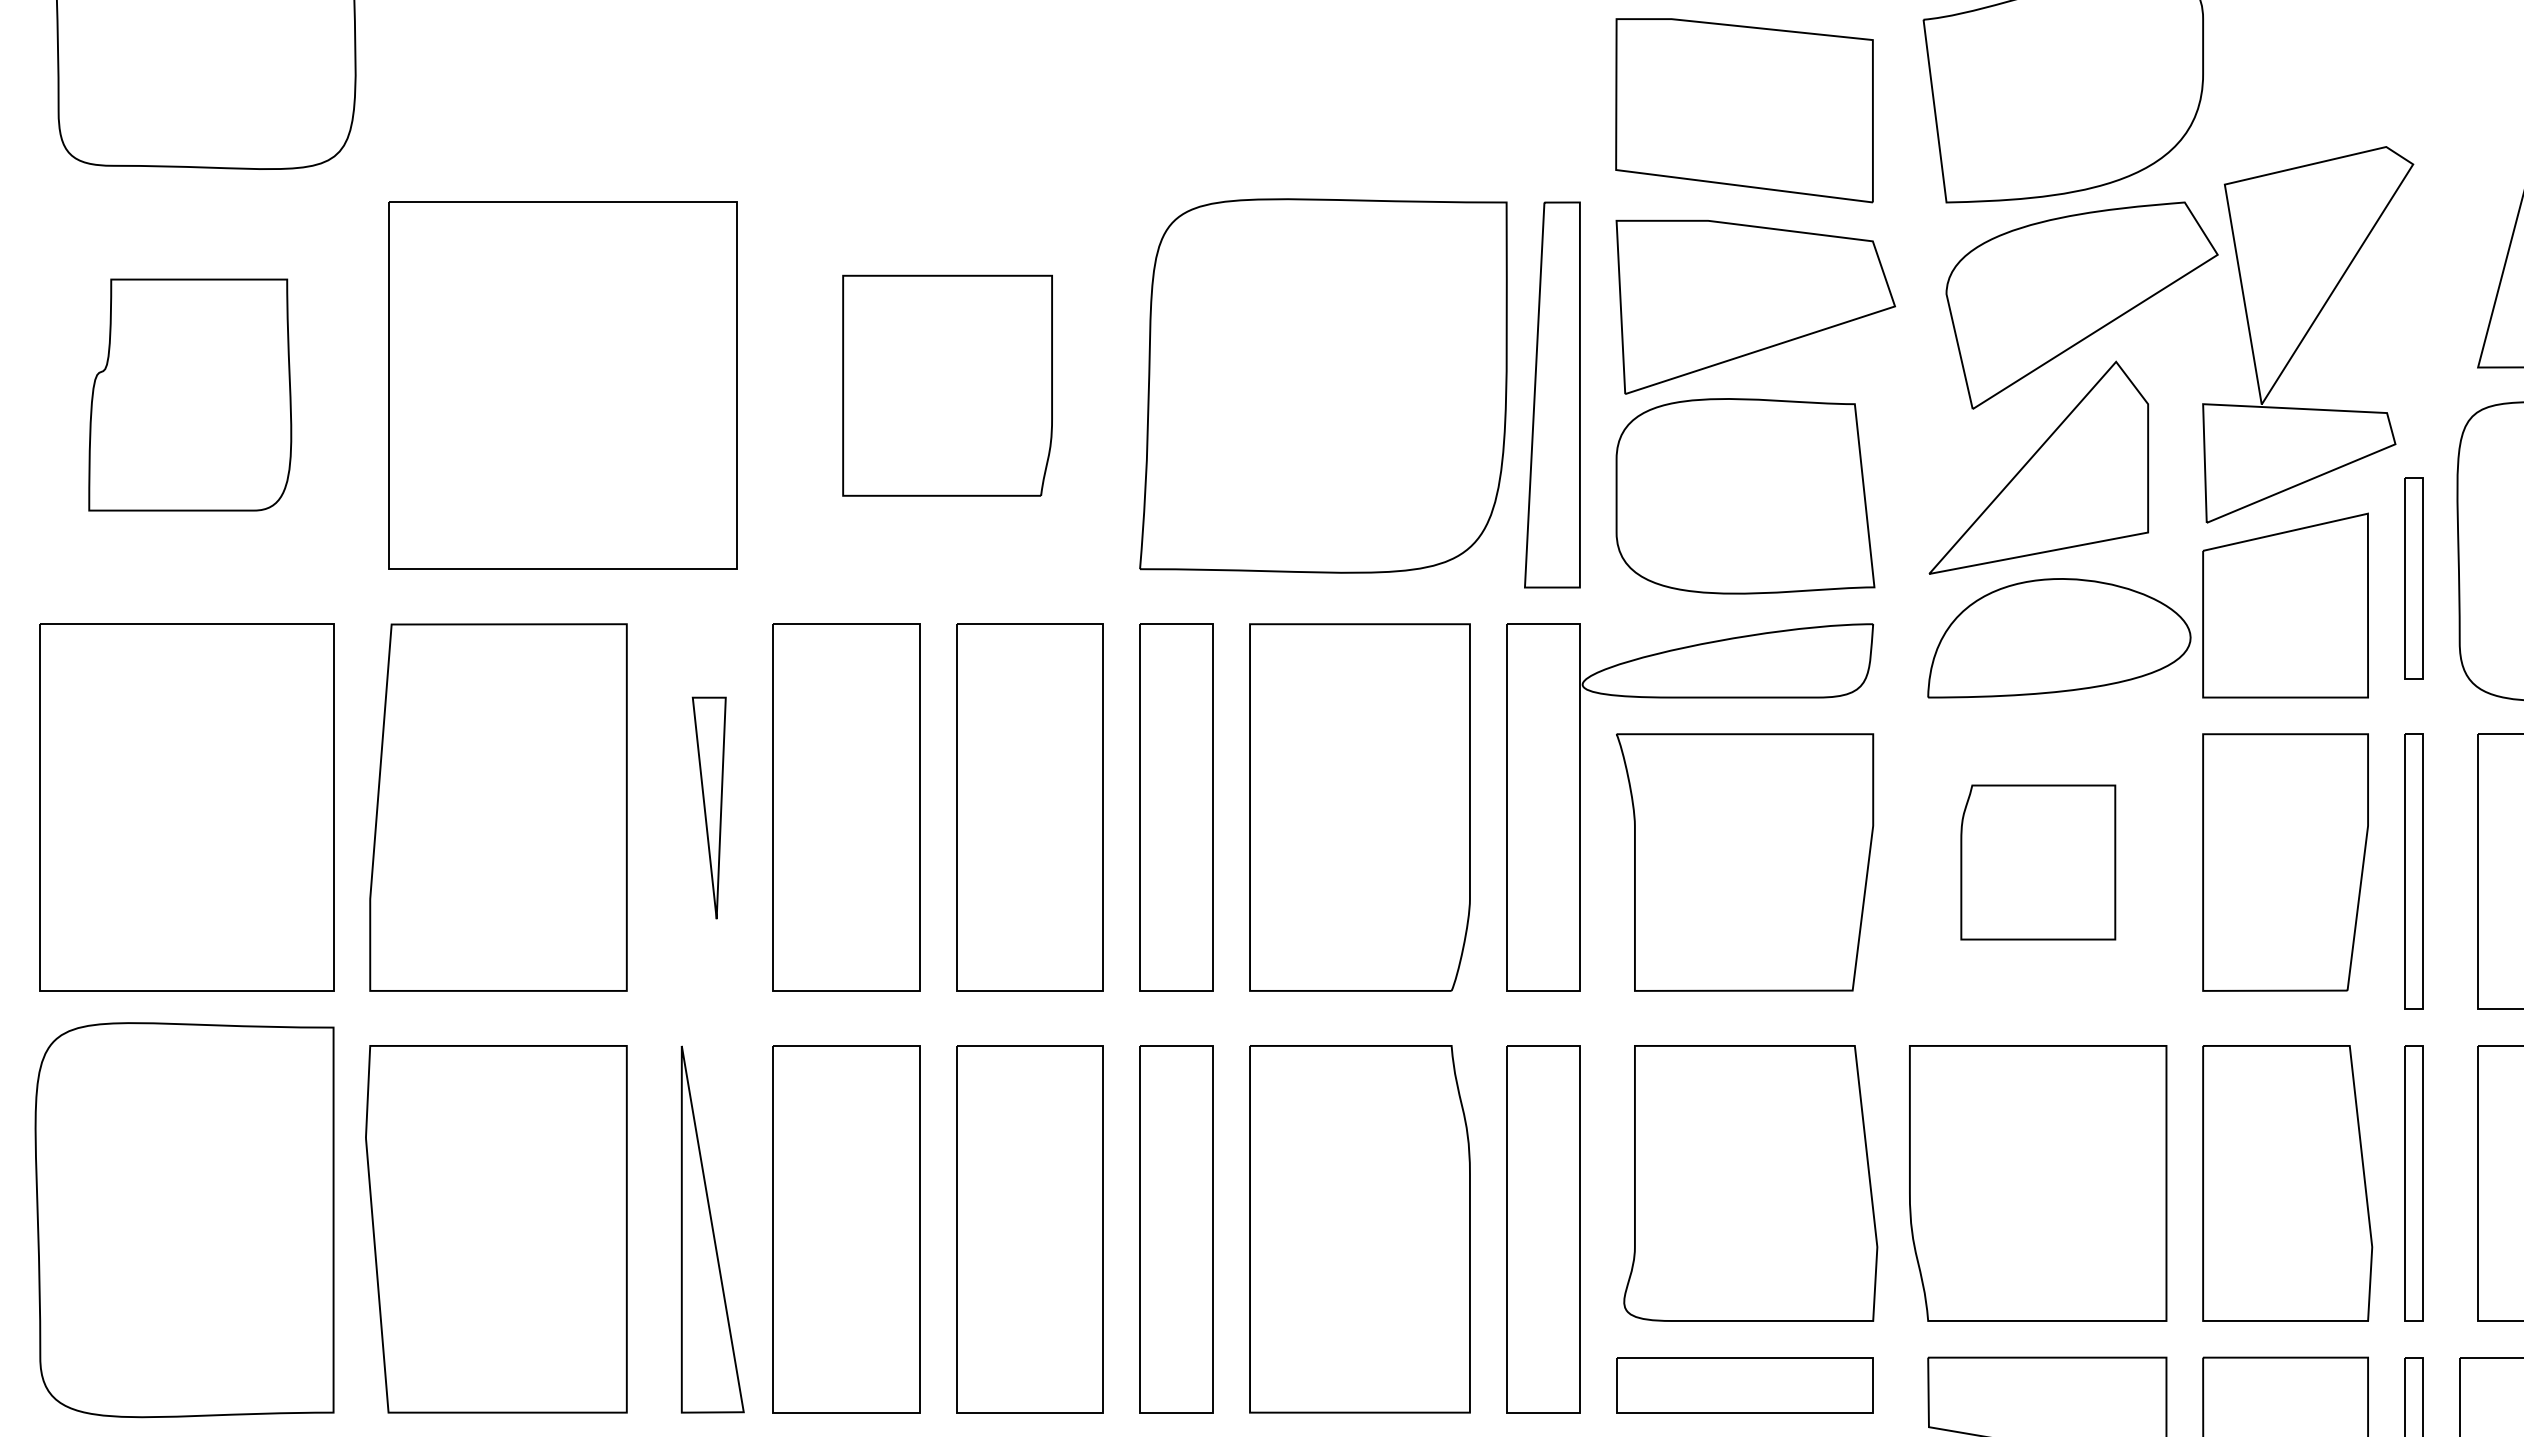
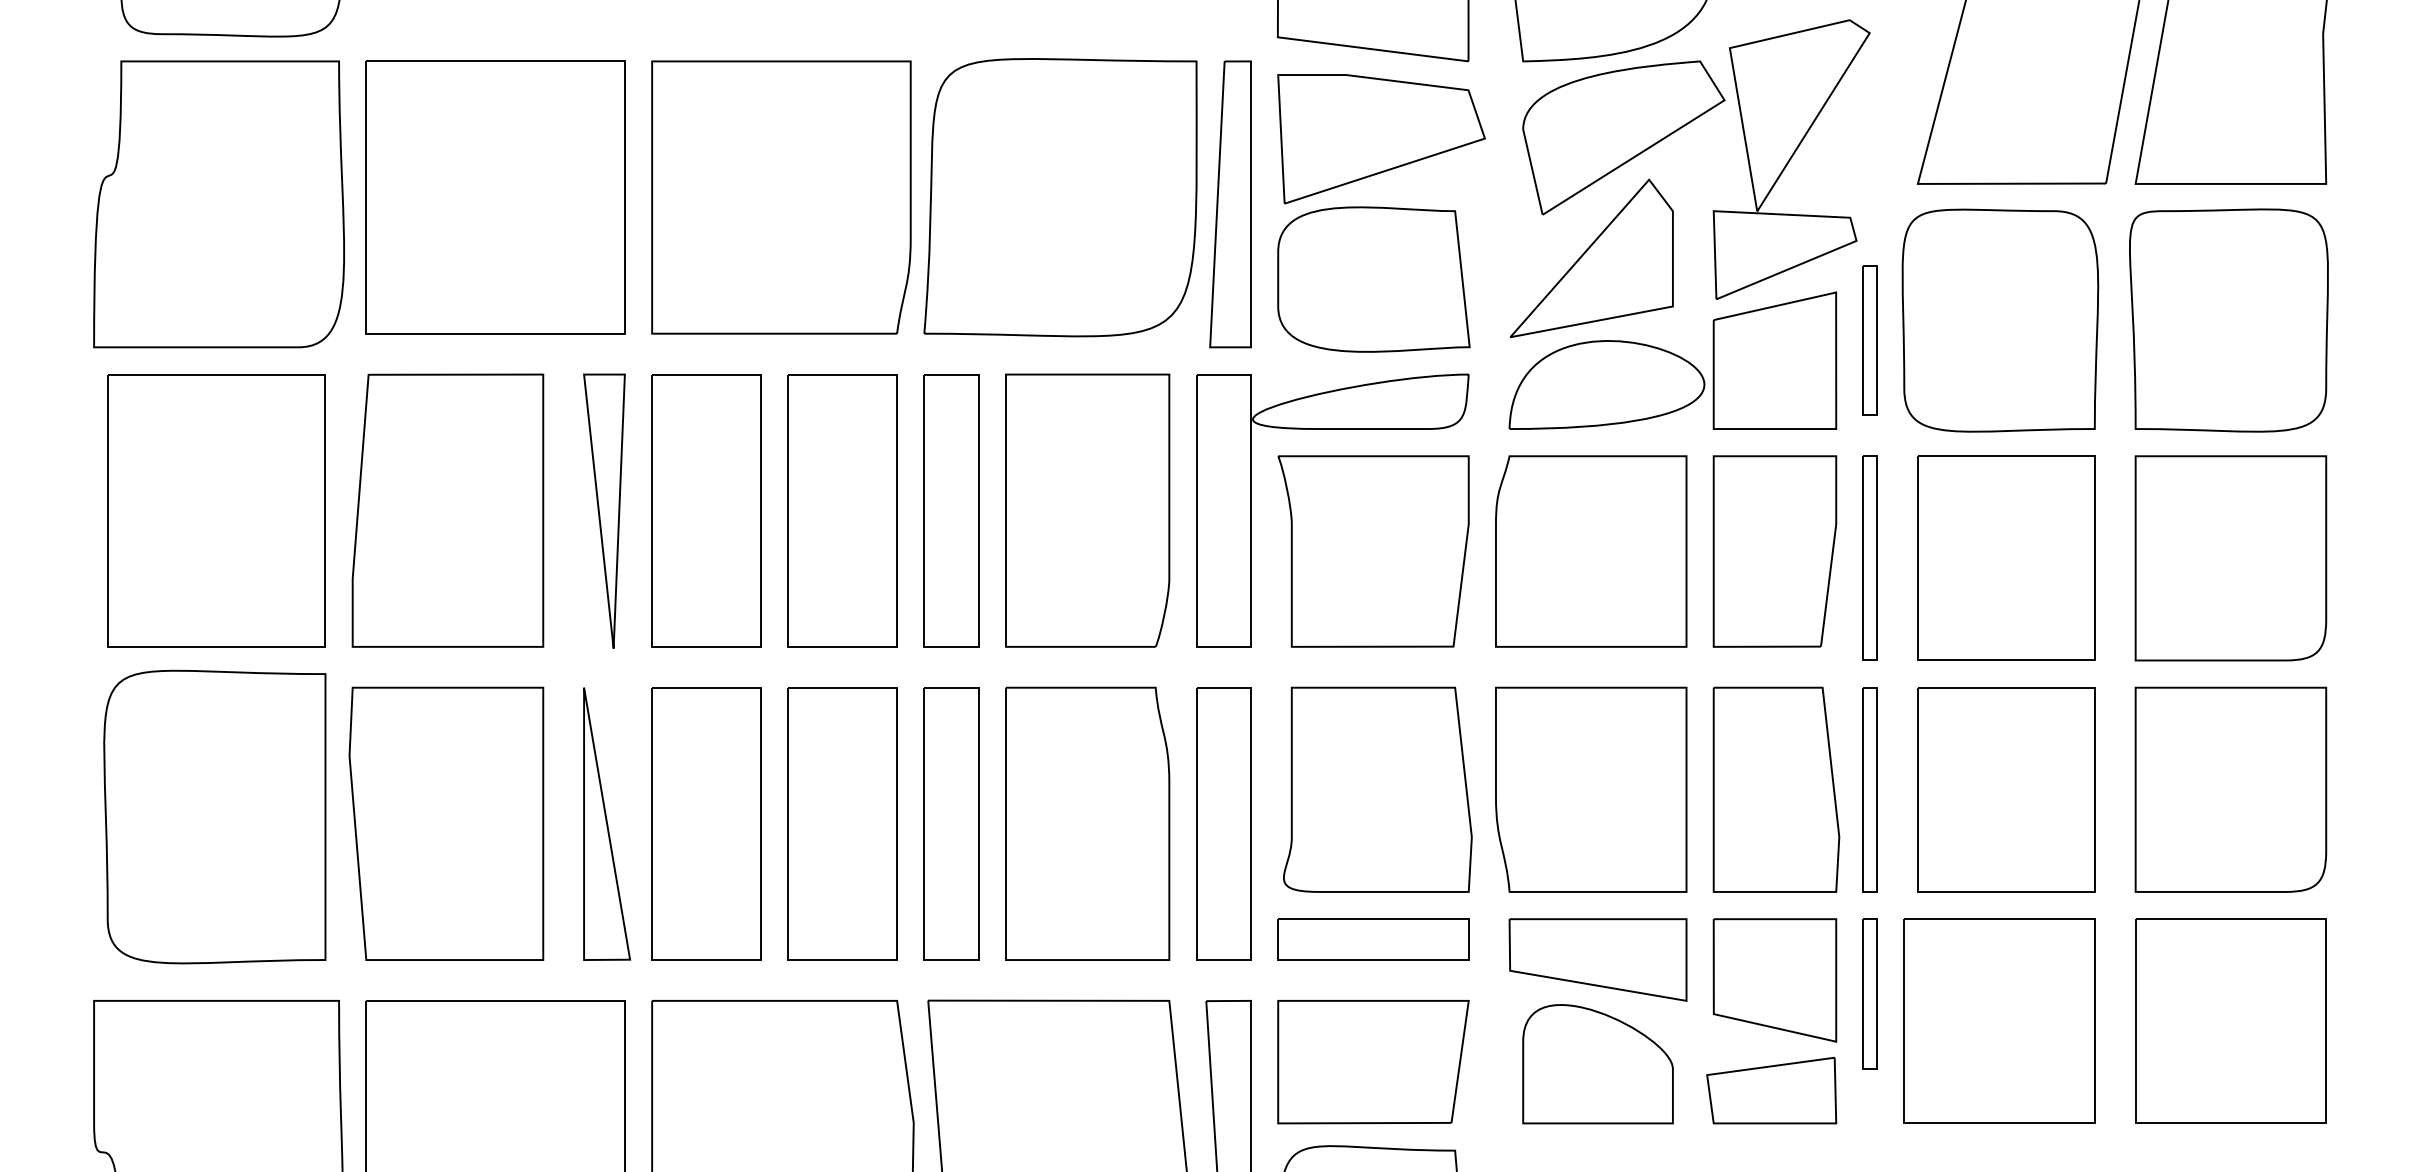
part: (947, 385) -> (781, 197), size x1.67
part: (189, 395) -> (218, 204), size x1.67
part: (709, 807) -> (604, 510), size x1.67
part: (2038, 862) -> (1591, 551), size x1.67

